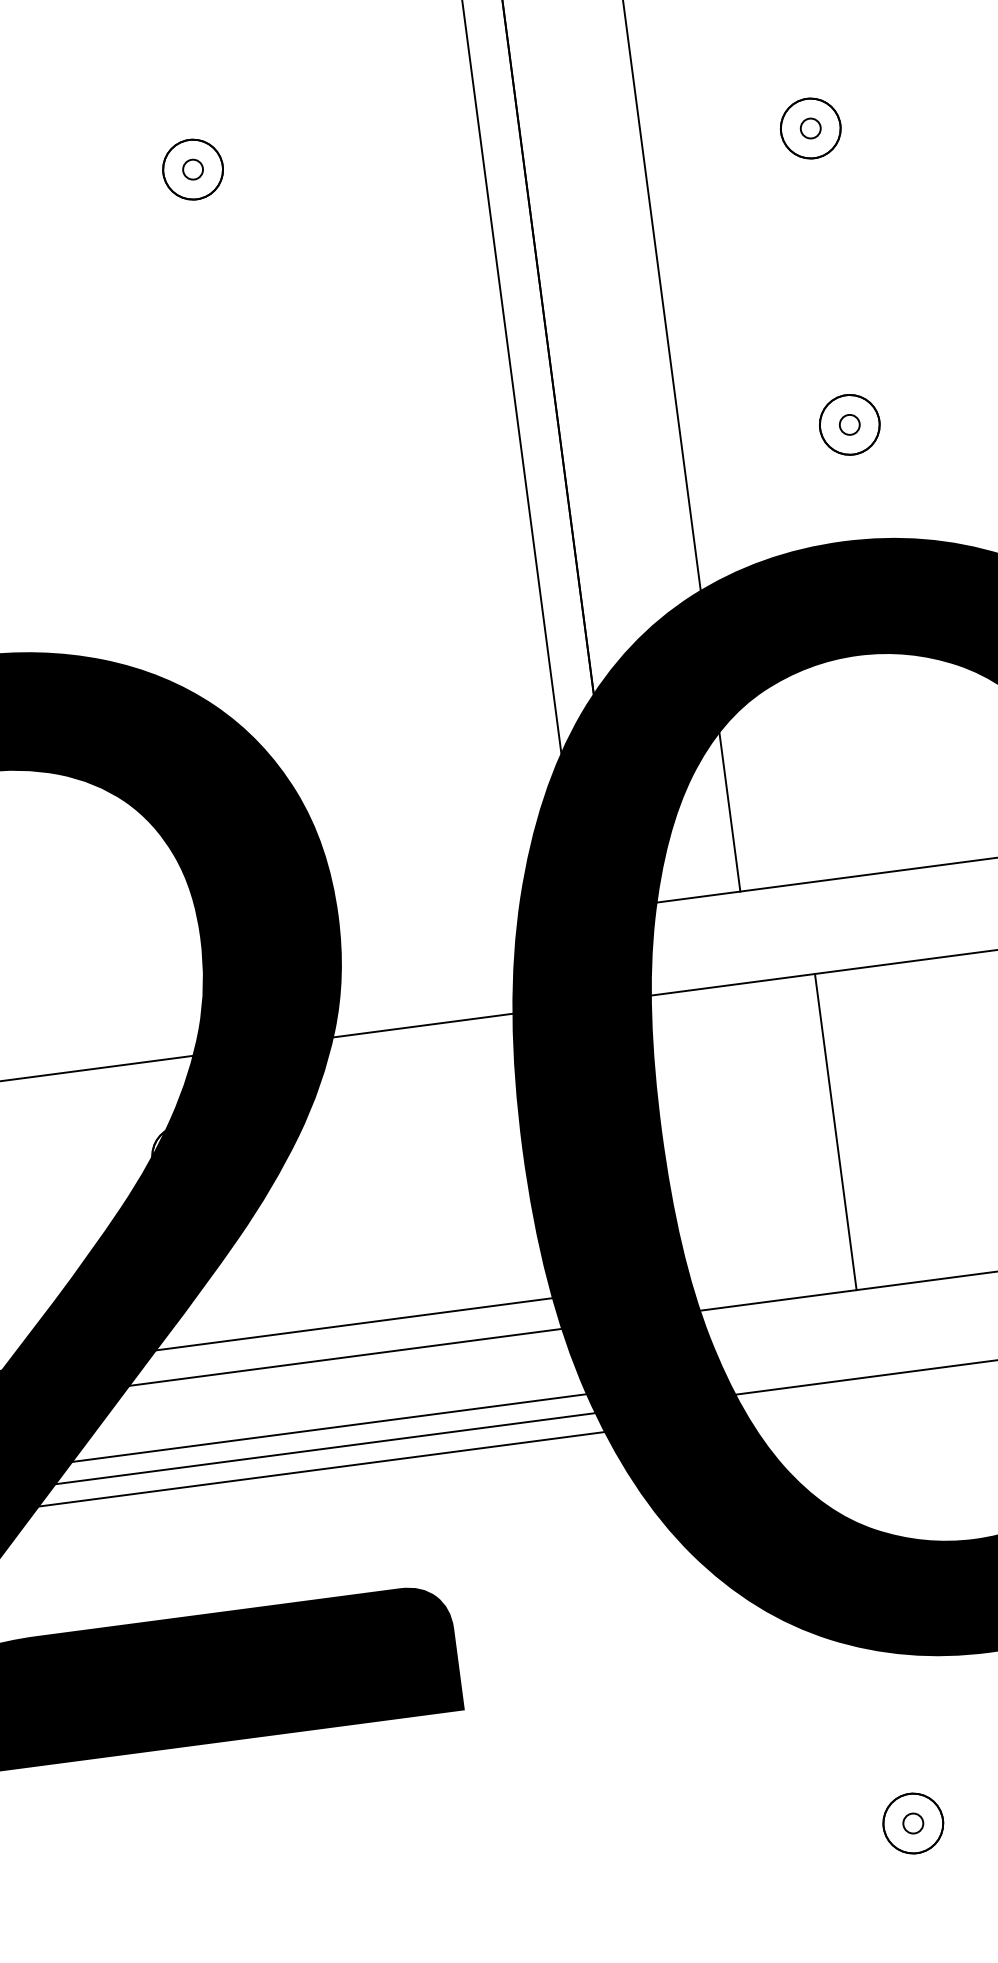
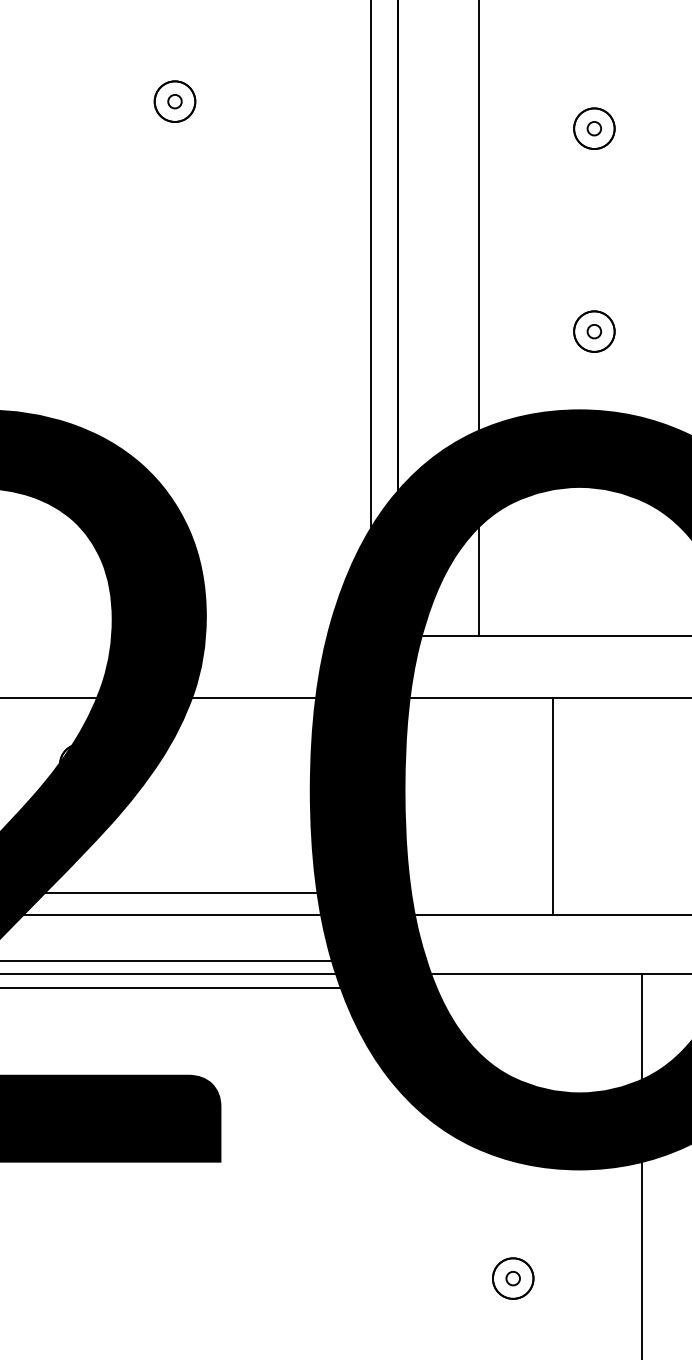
line: (836, 1132) -> (553, 806), moved

